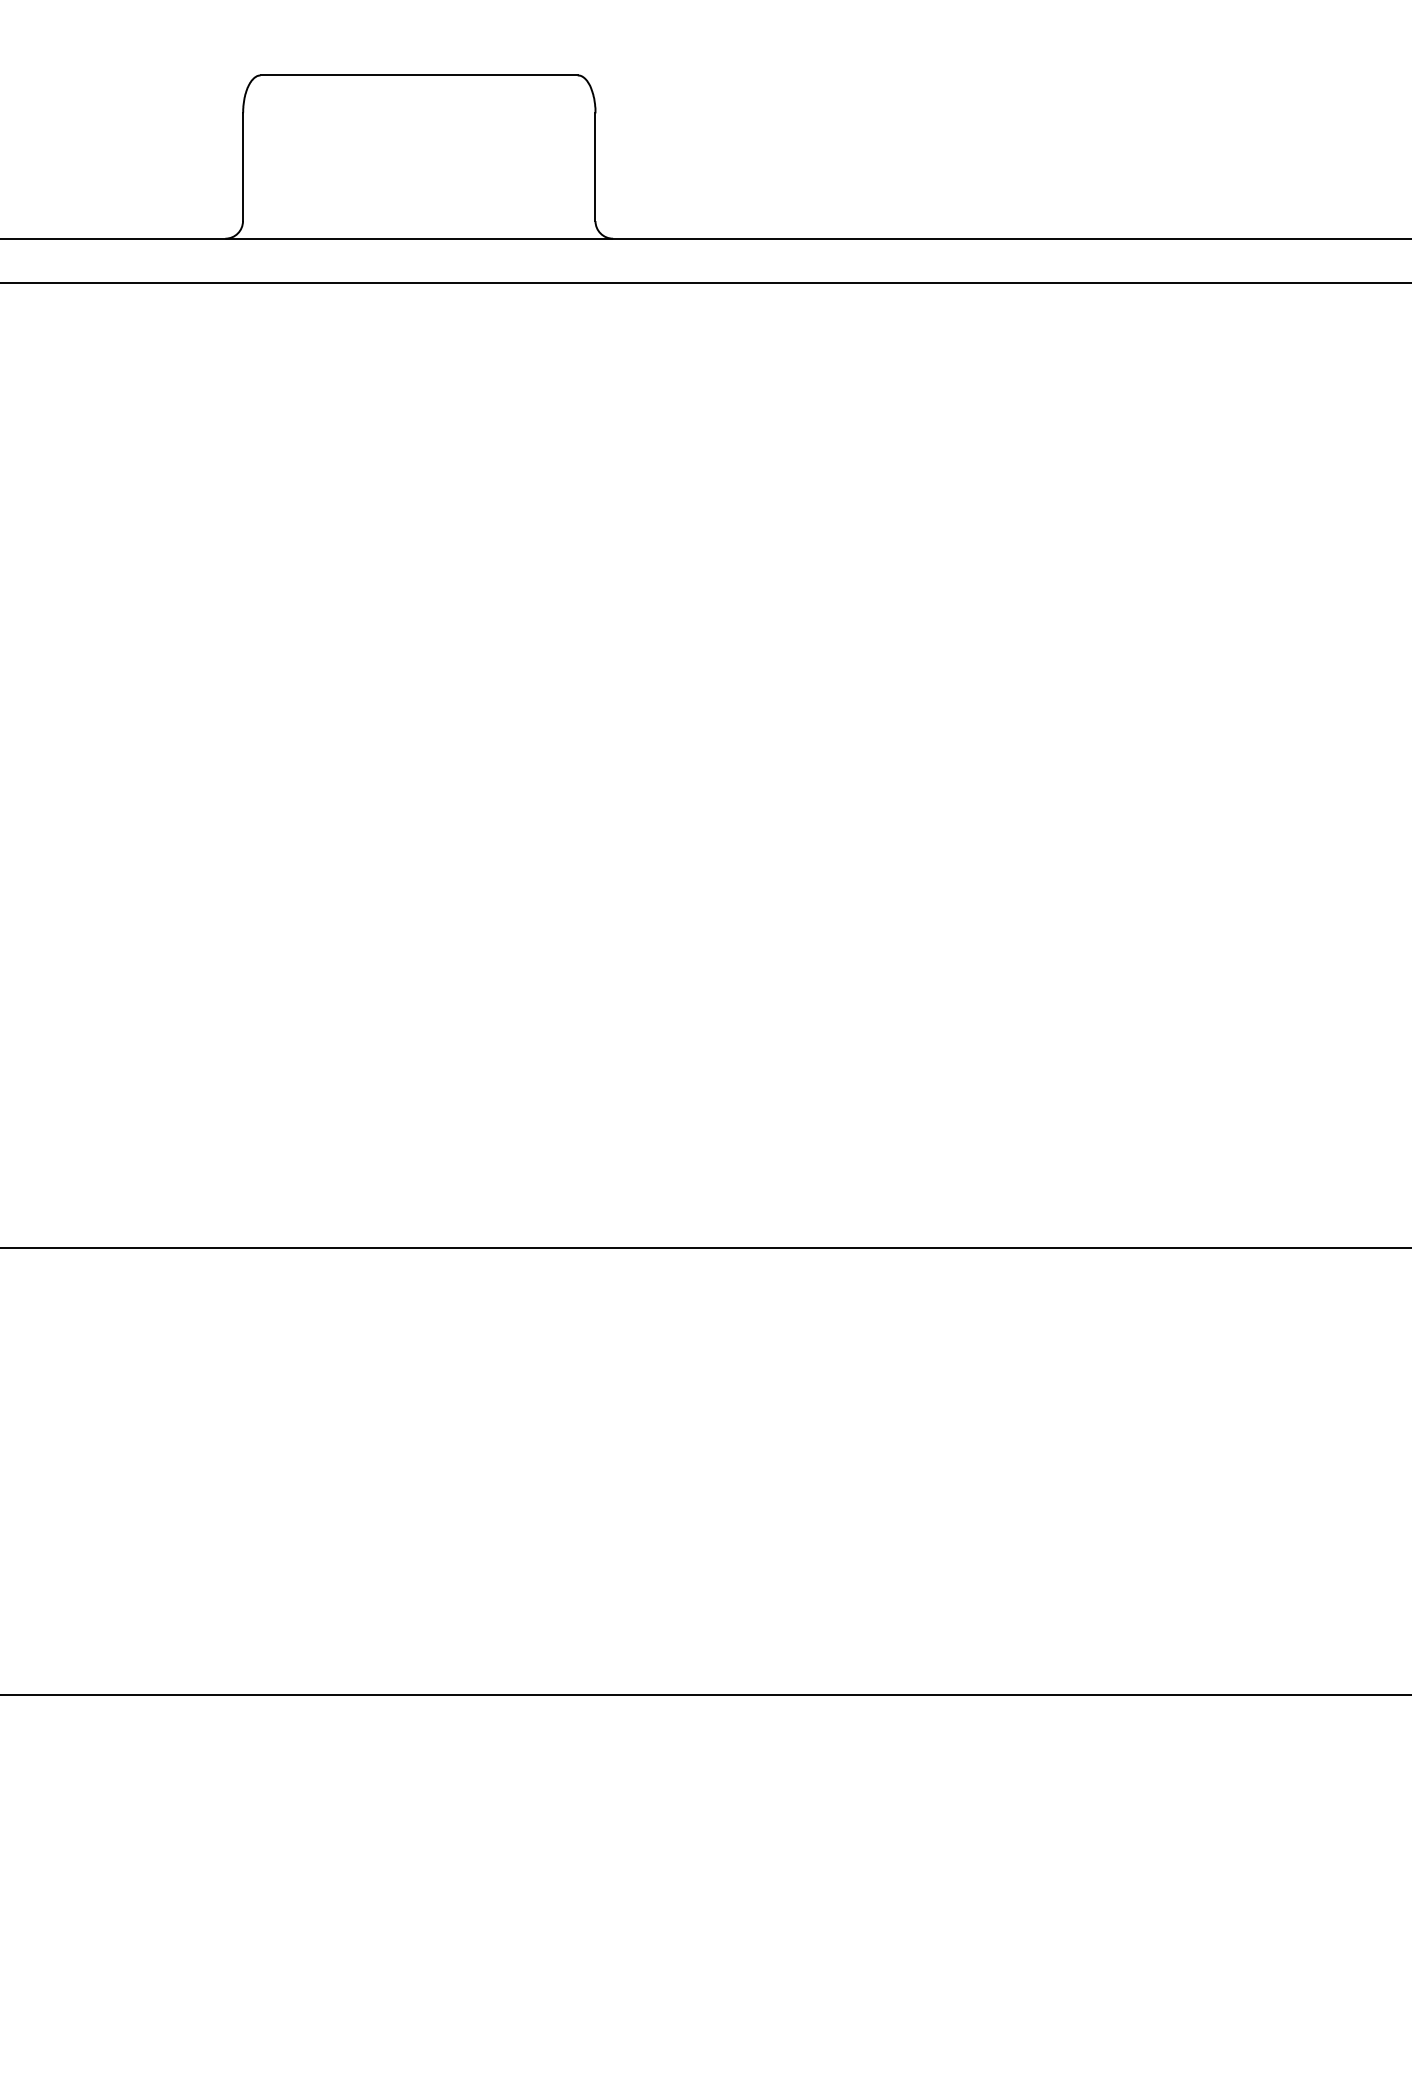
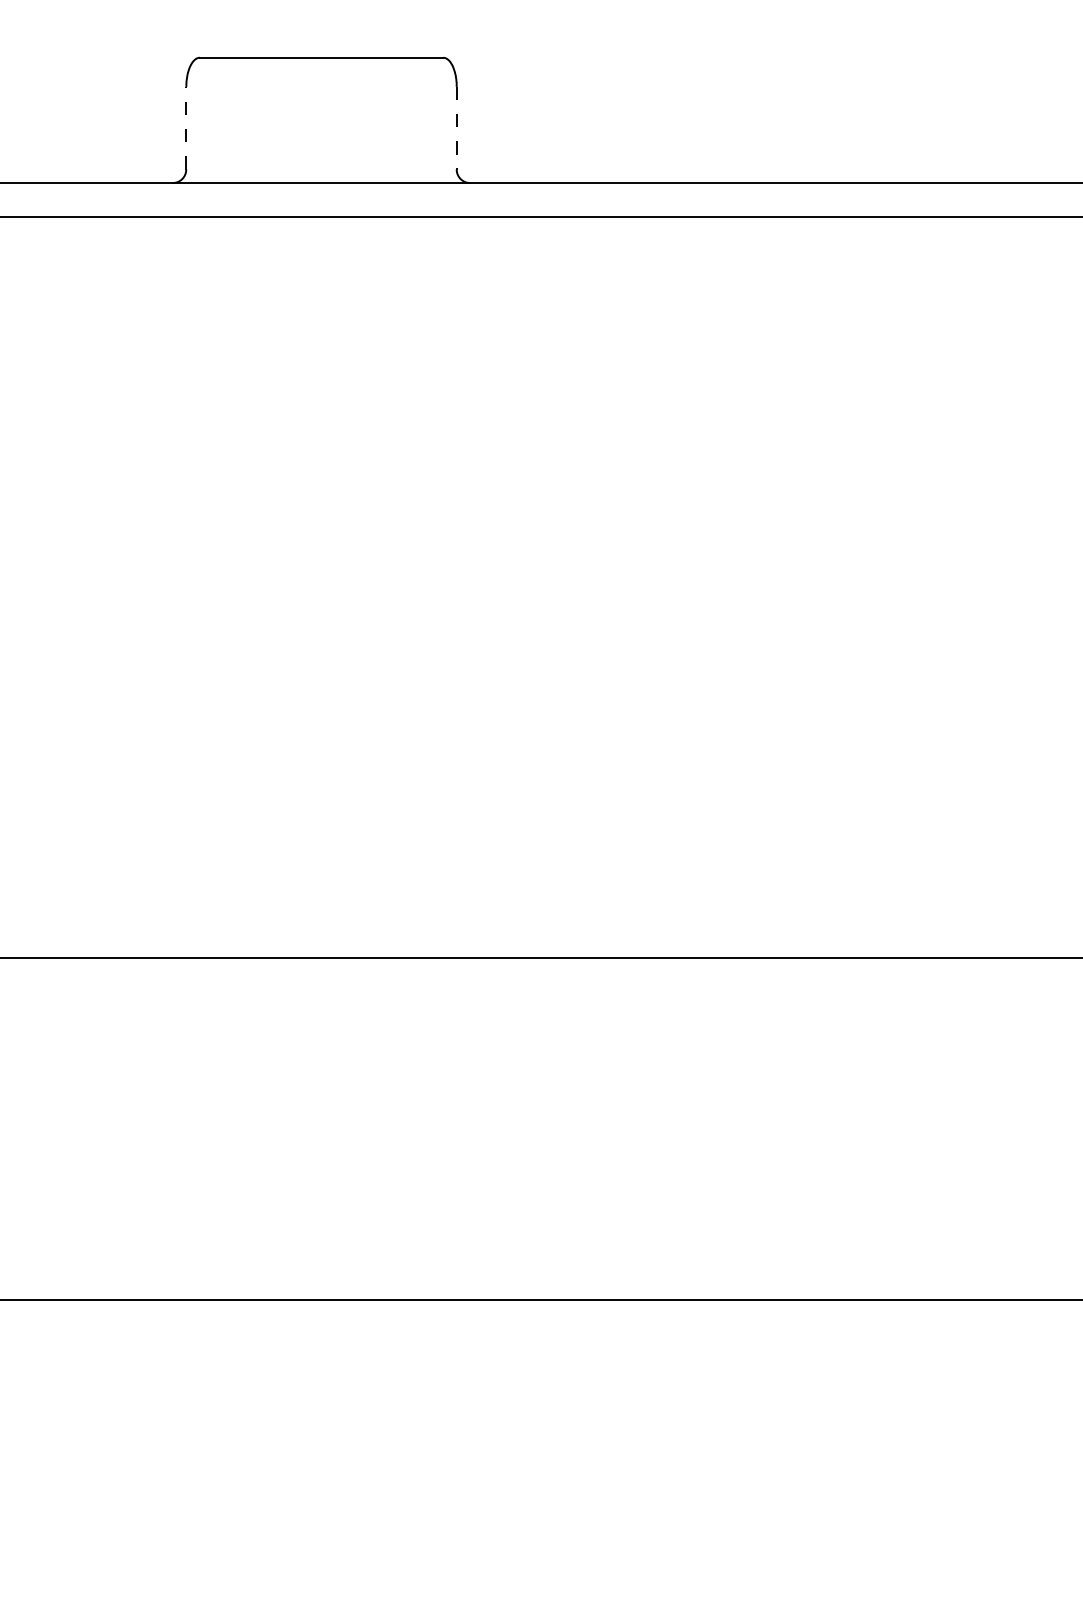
line: (243, 167) -> (186, 128), solid -> dashed
line: (595, 167) -> (456, 128), solid -> dashed

